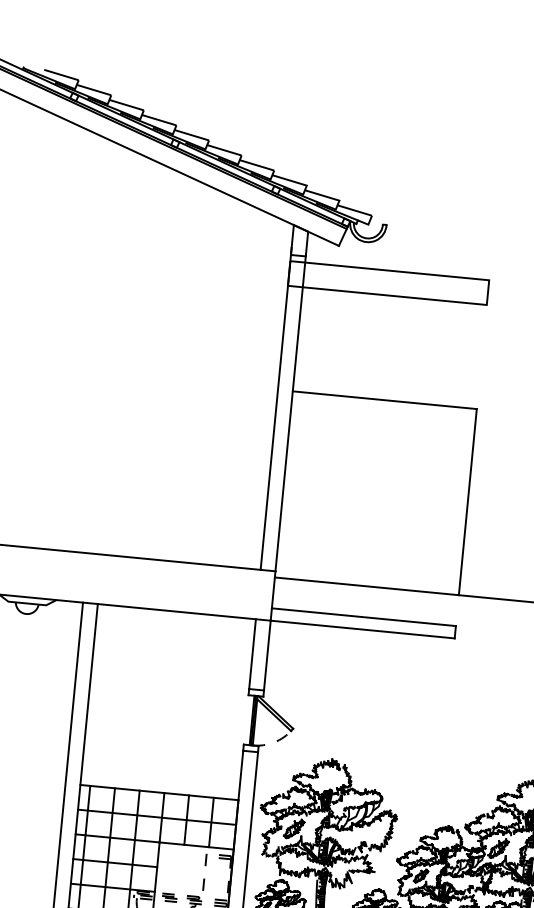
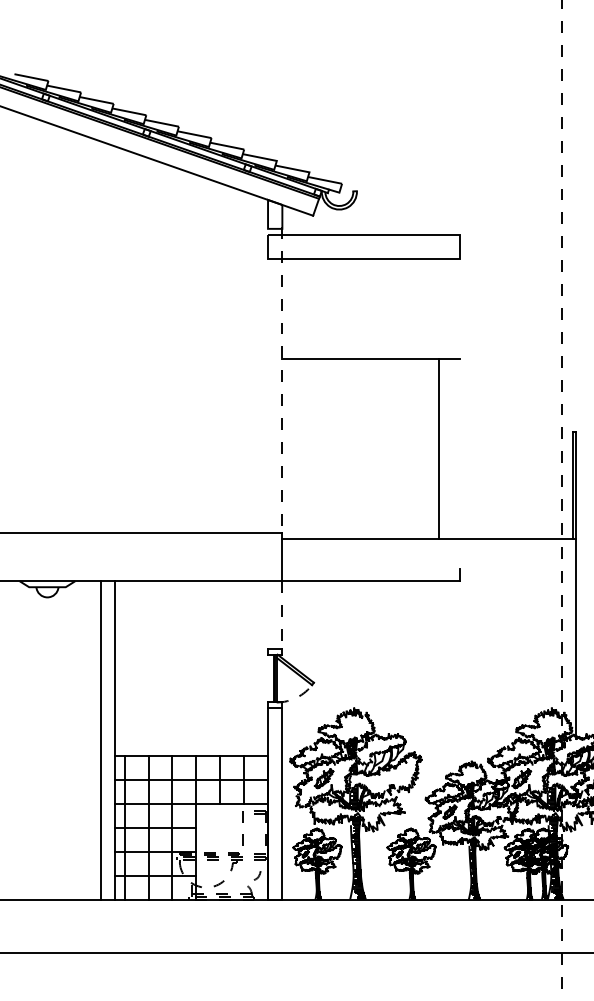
line: (276, 408) -> (268, 377), removed
line: (290, 413) -> (282, 380), solid -> dashed
line: (467, 502) -> (439, 449), moved
line: (364, 617) -> (371, 569), removed
line: (253, 653) -> (268, 614), removed
line: (267, 655) -> (282, 614), solid -> dashed

